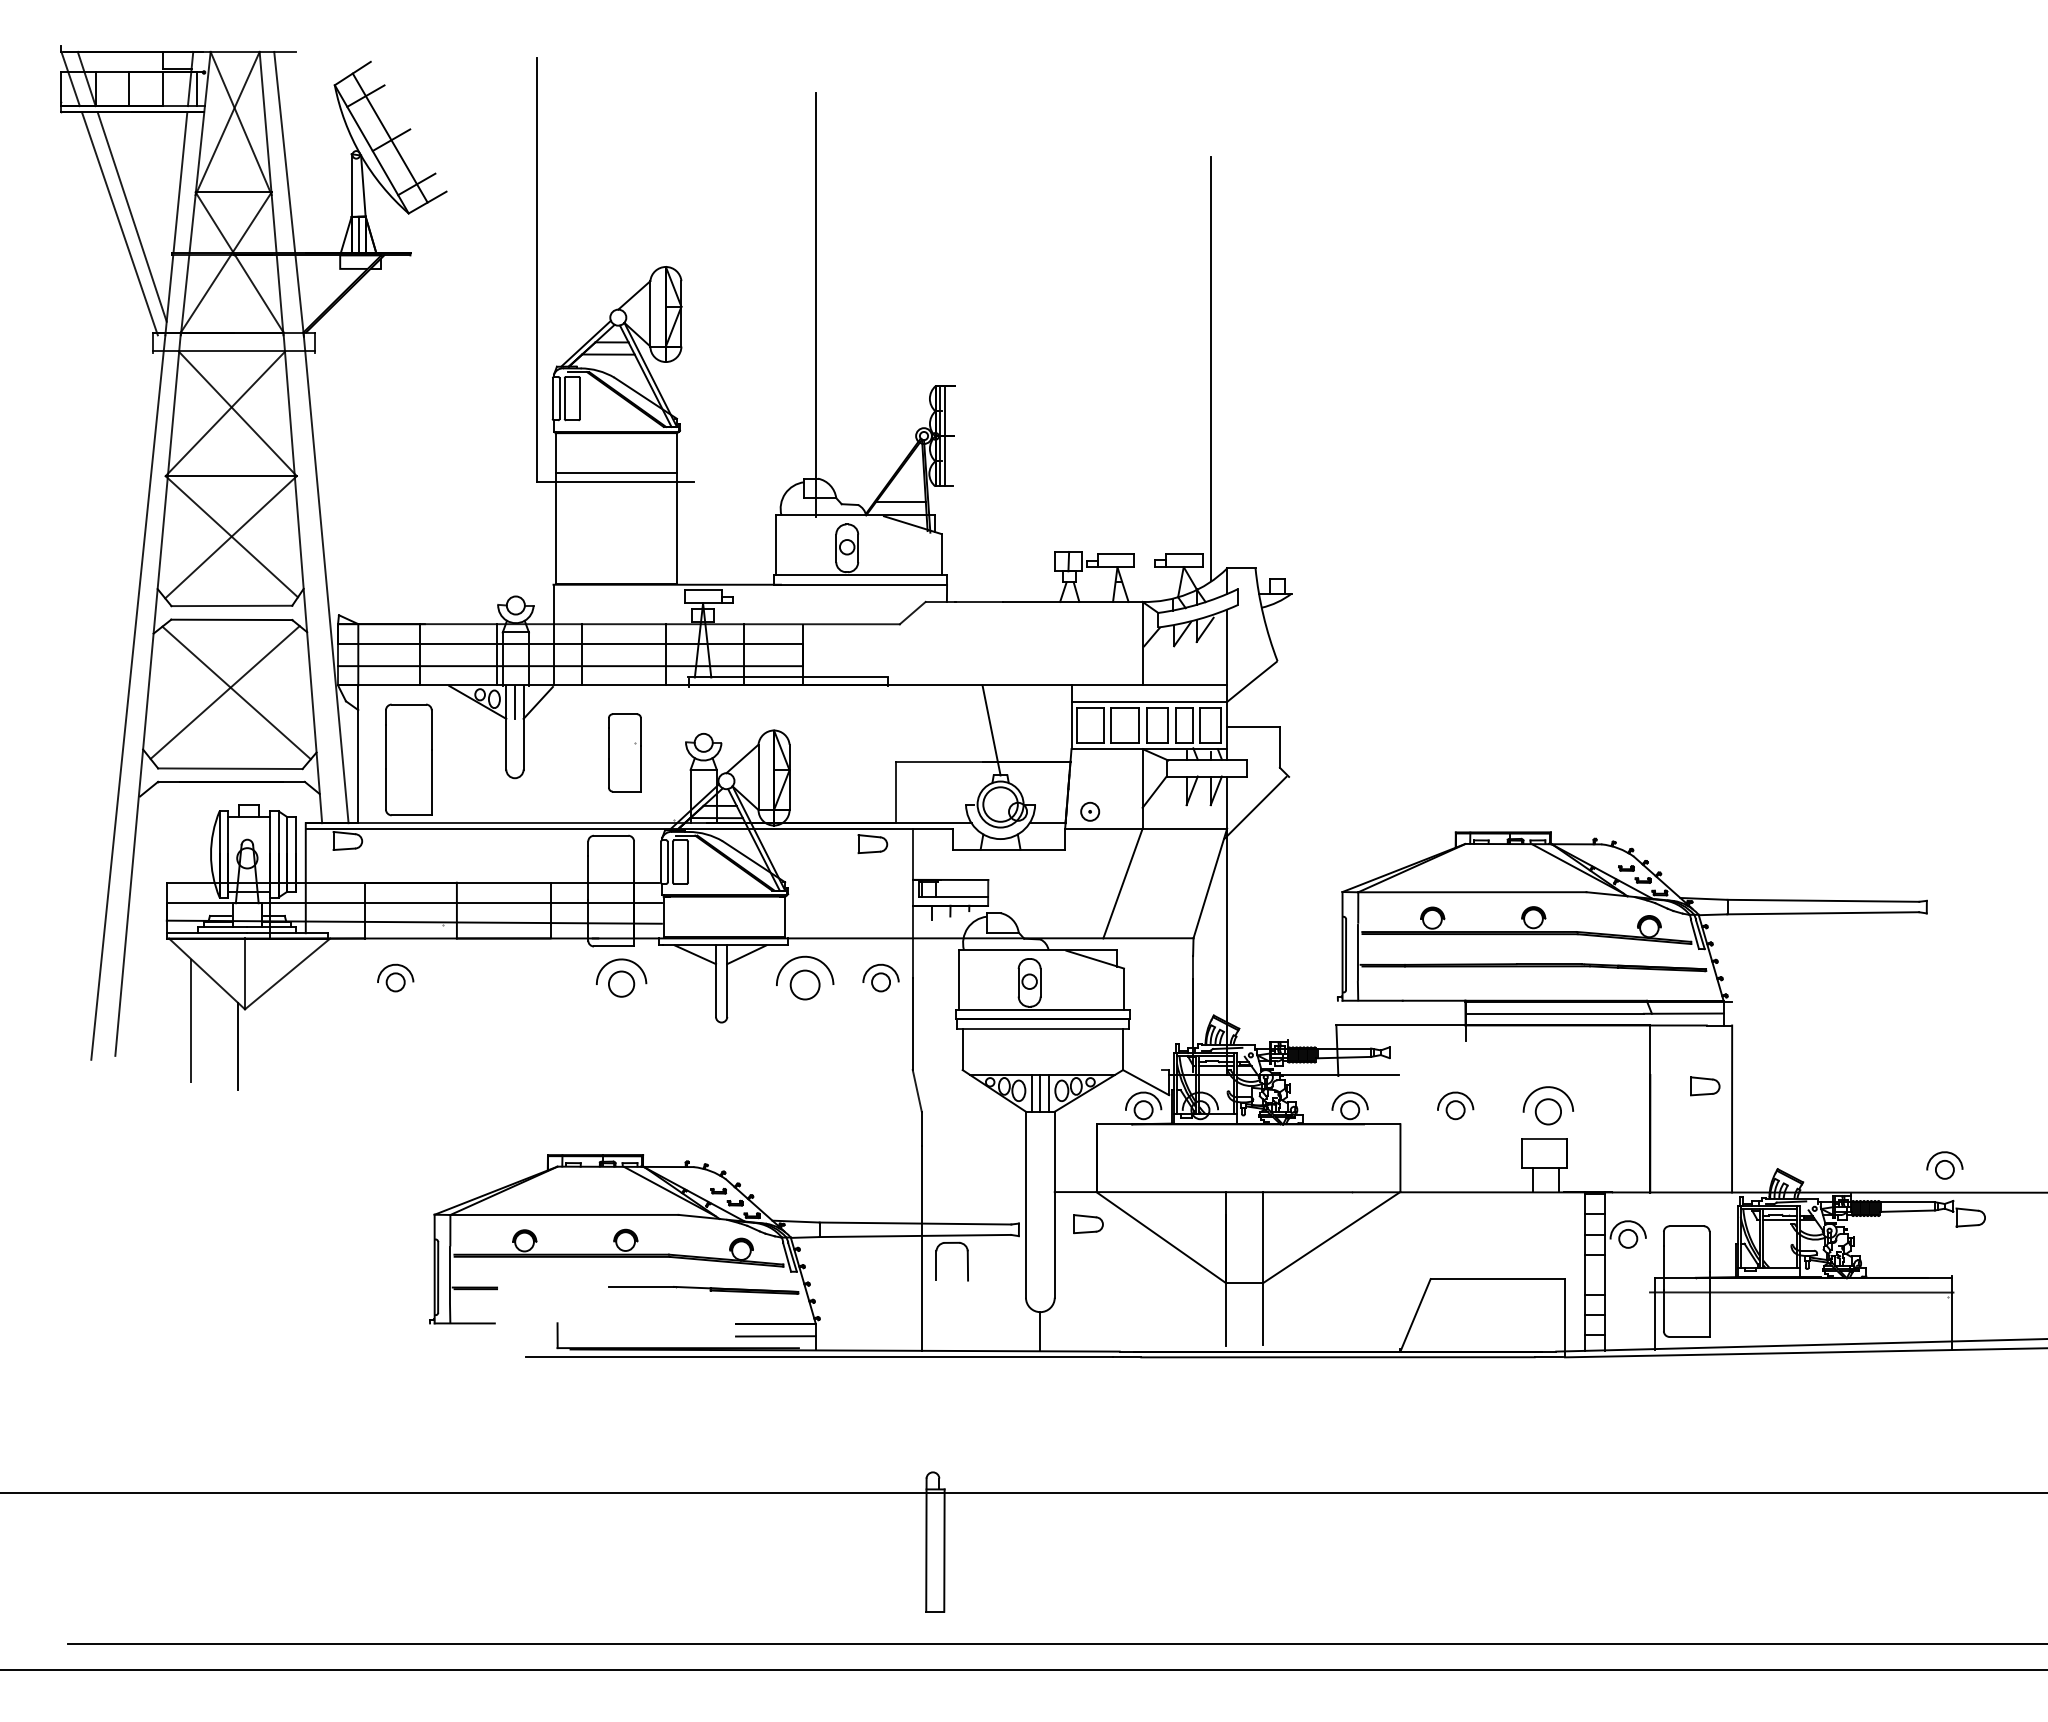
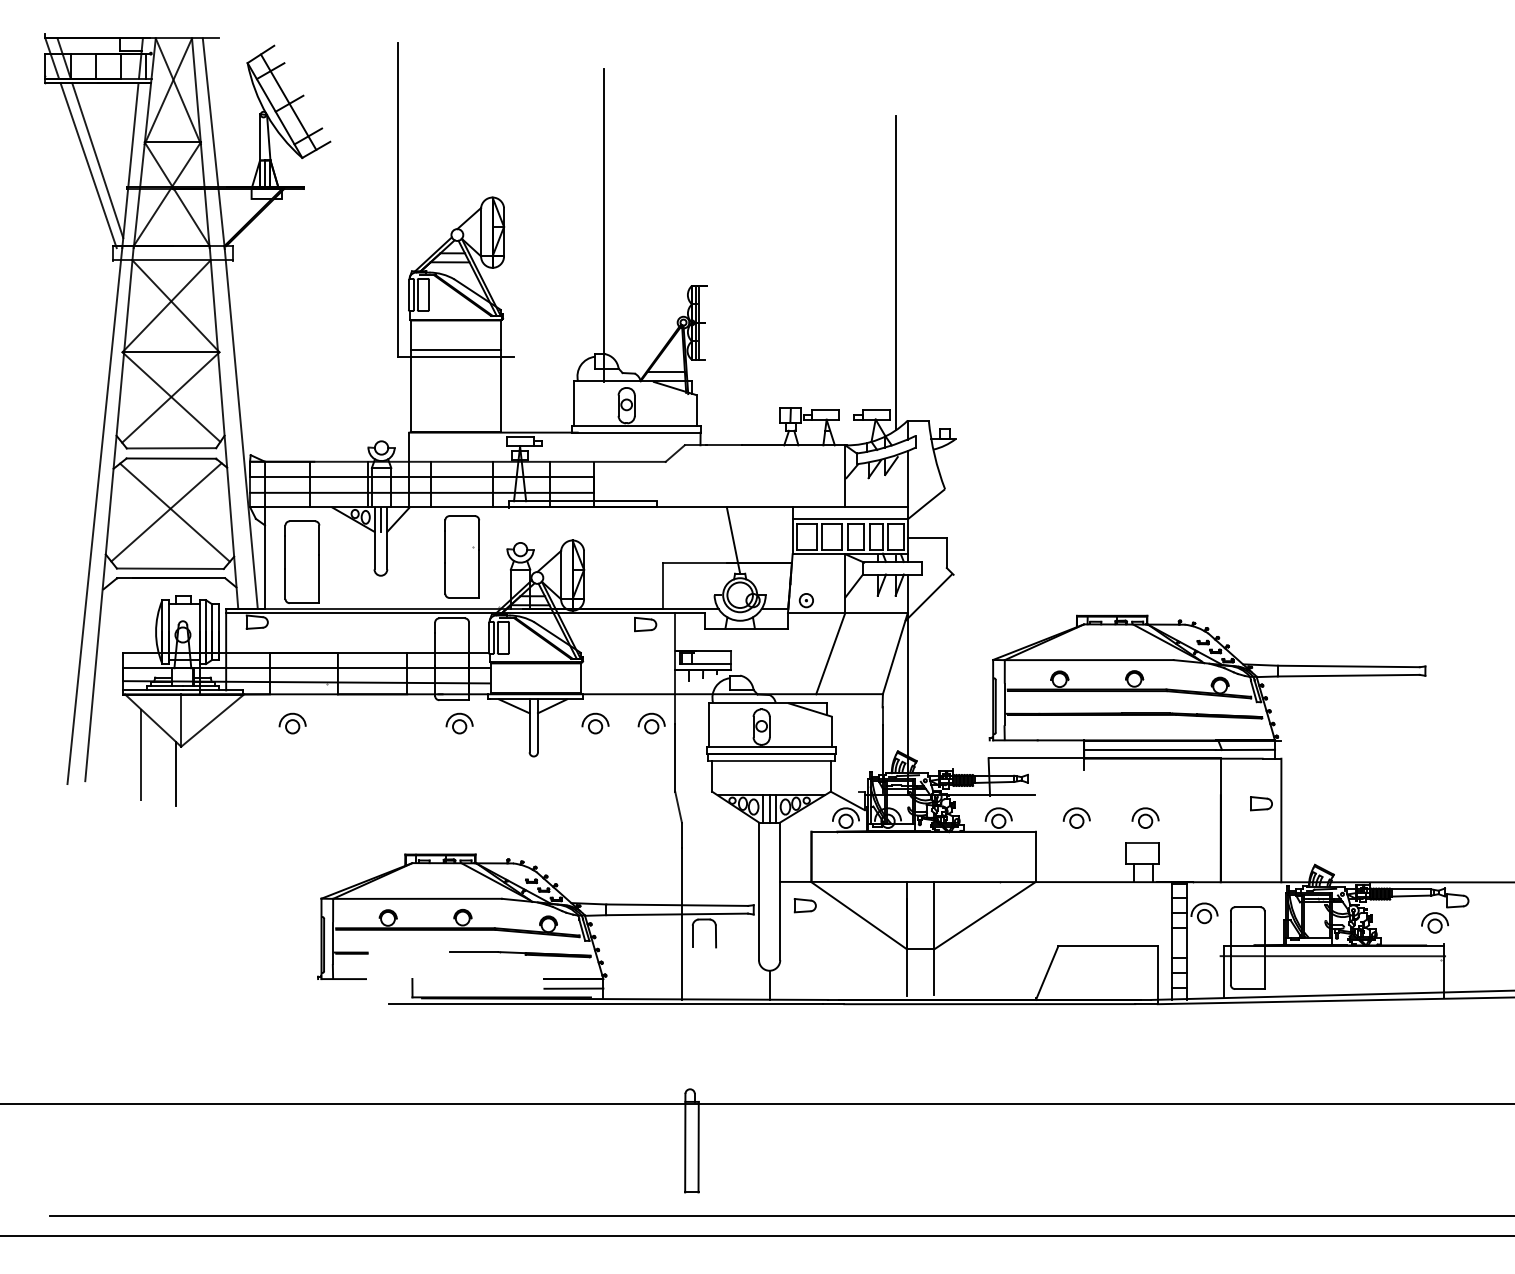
part: (624, 752) -> (461, 556), size x1.43
part: (620, 977) -> (458, 723), size x0.71
part: (804, 977) -> (595, 723), size x0.62
part: (1548, 1105) -> (1145, 817), size x0.71
part: (1944, 1165) -> (1434, 922), moved

